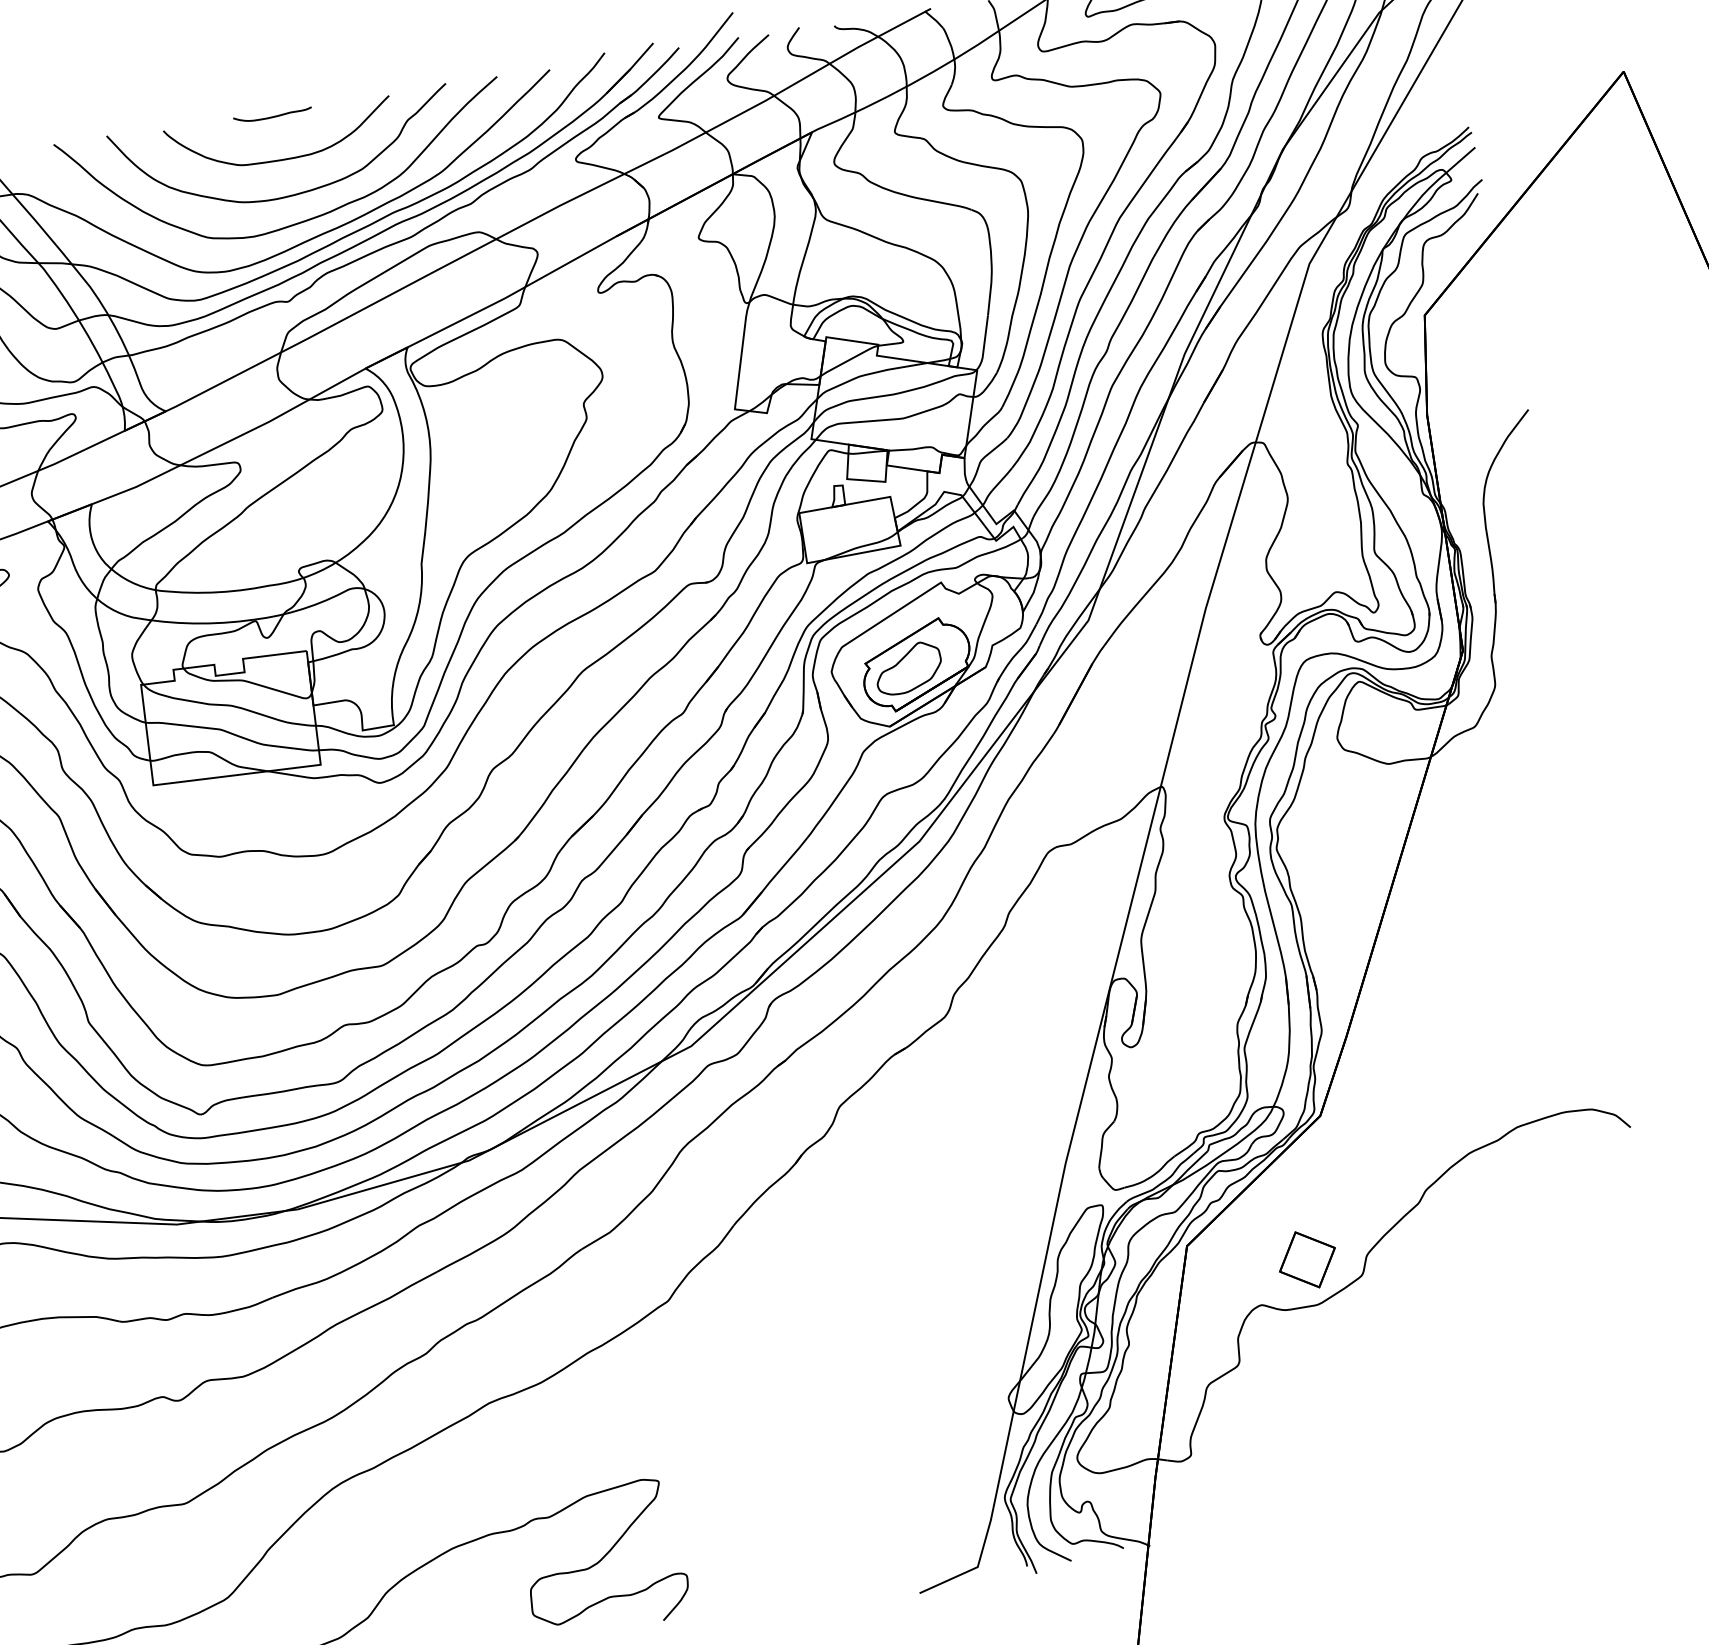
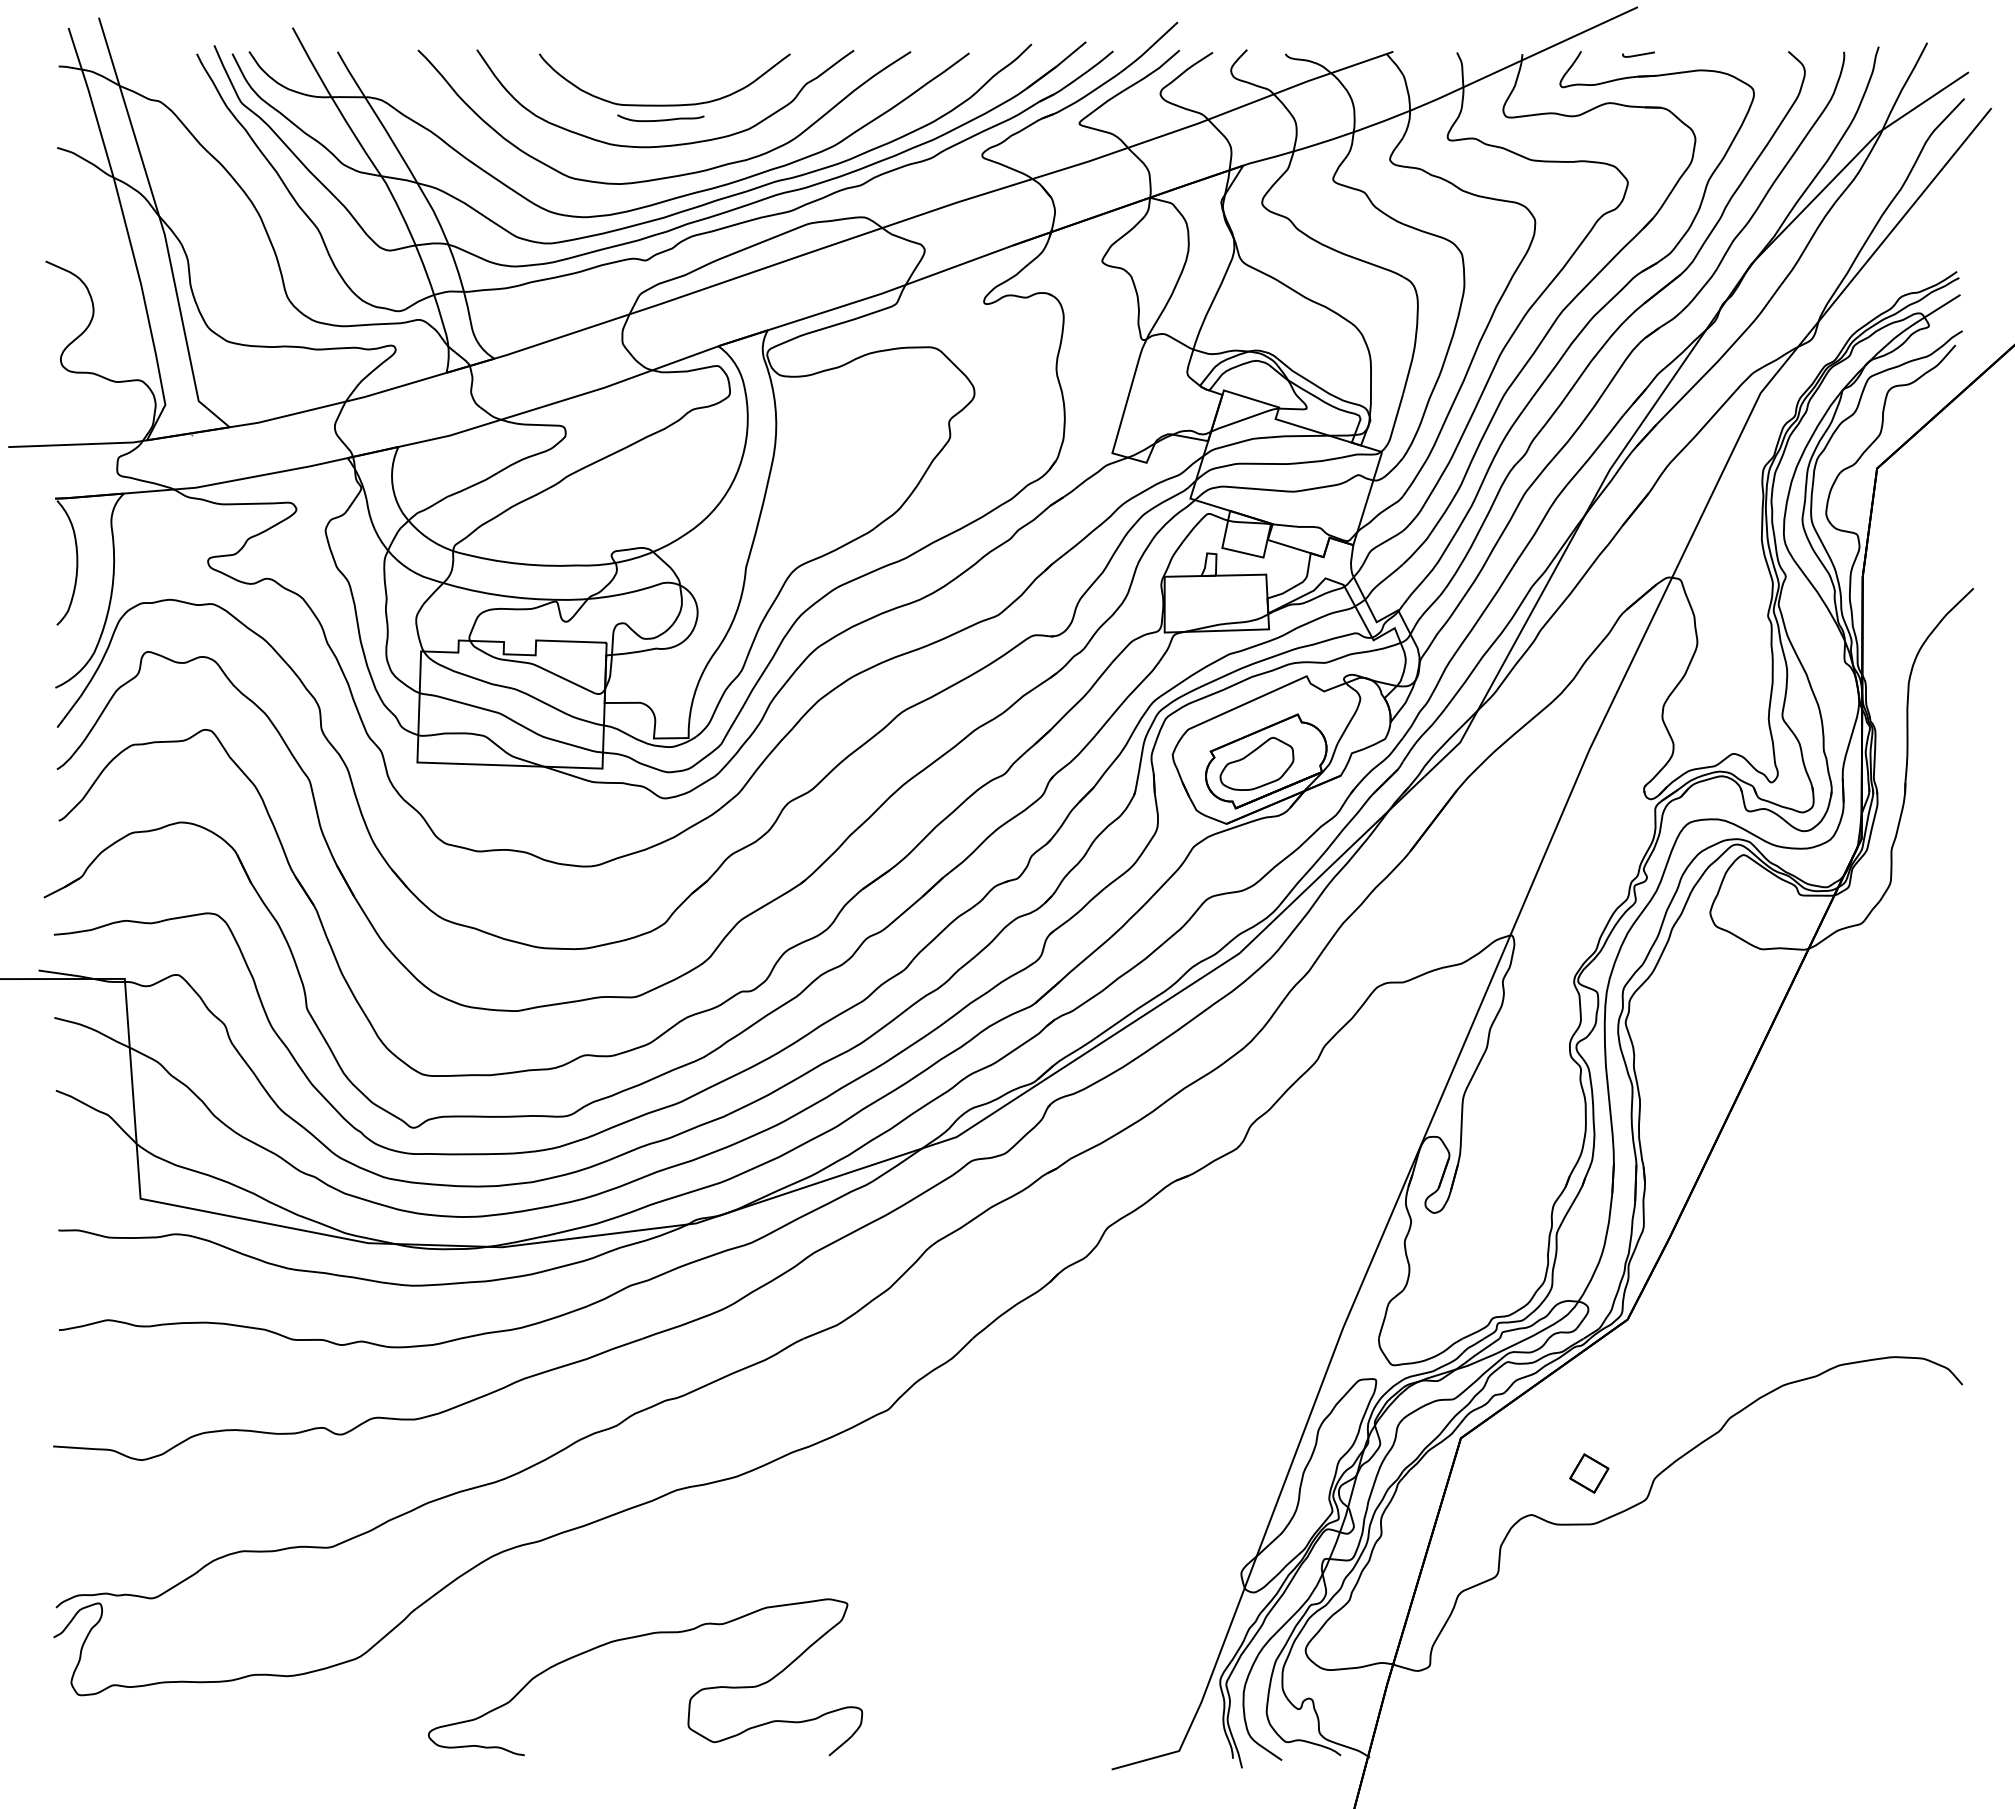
curve: (272, 116) -> (660, 119), moved
part: (1307, 1259) -> (1589, 1473), size x0.6

